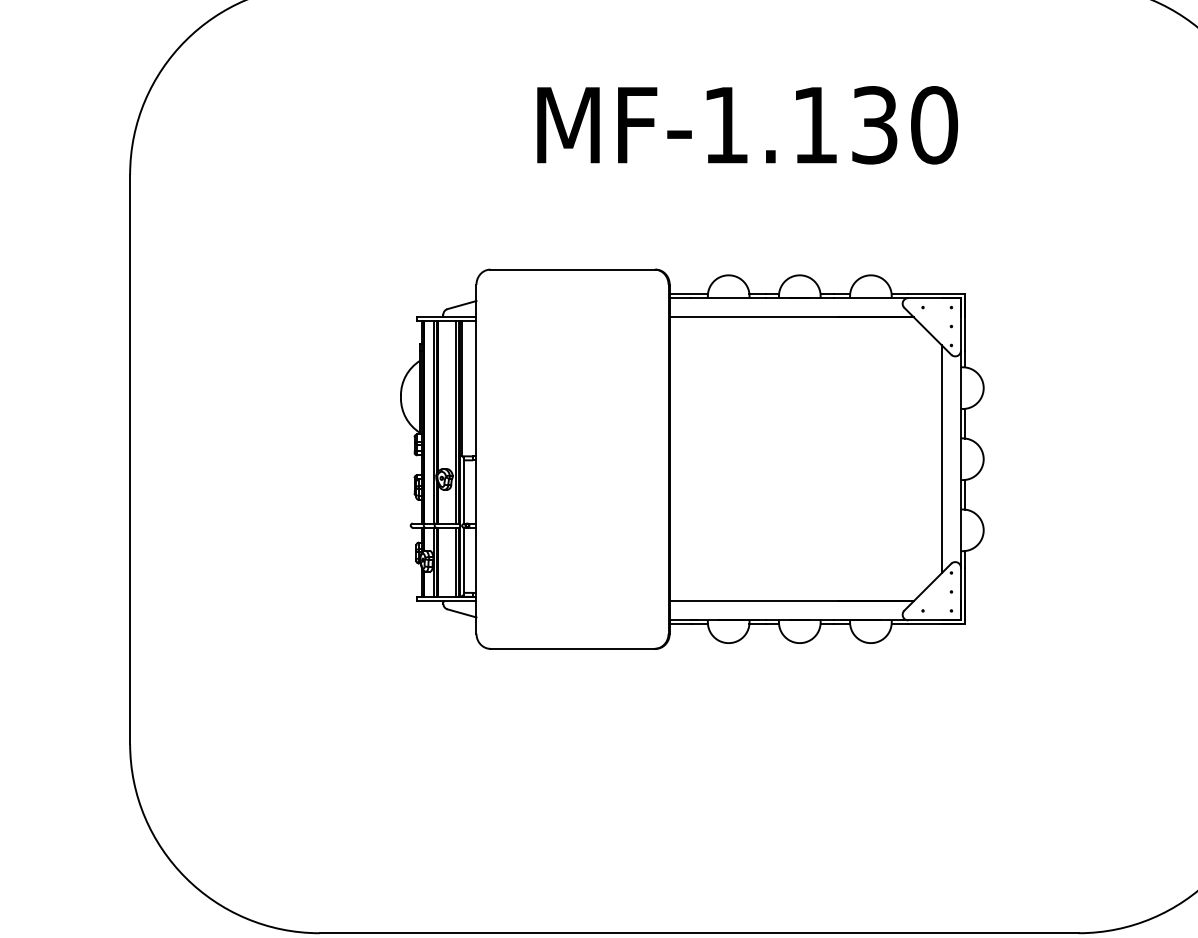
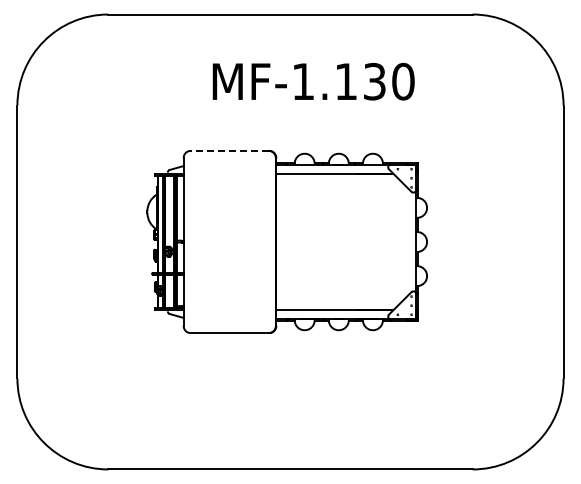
line: (572, 270) -> (229, 151), solid -> dashed
line: (942, 458) -> (407, 241), removed

